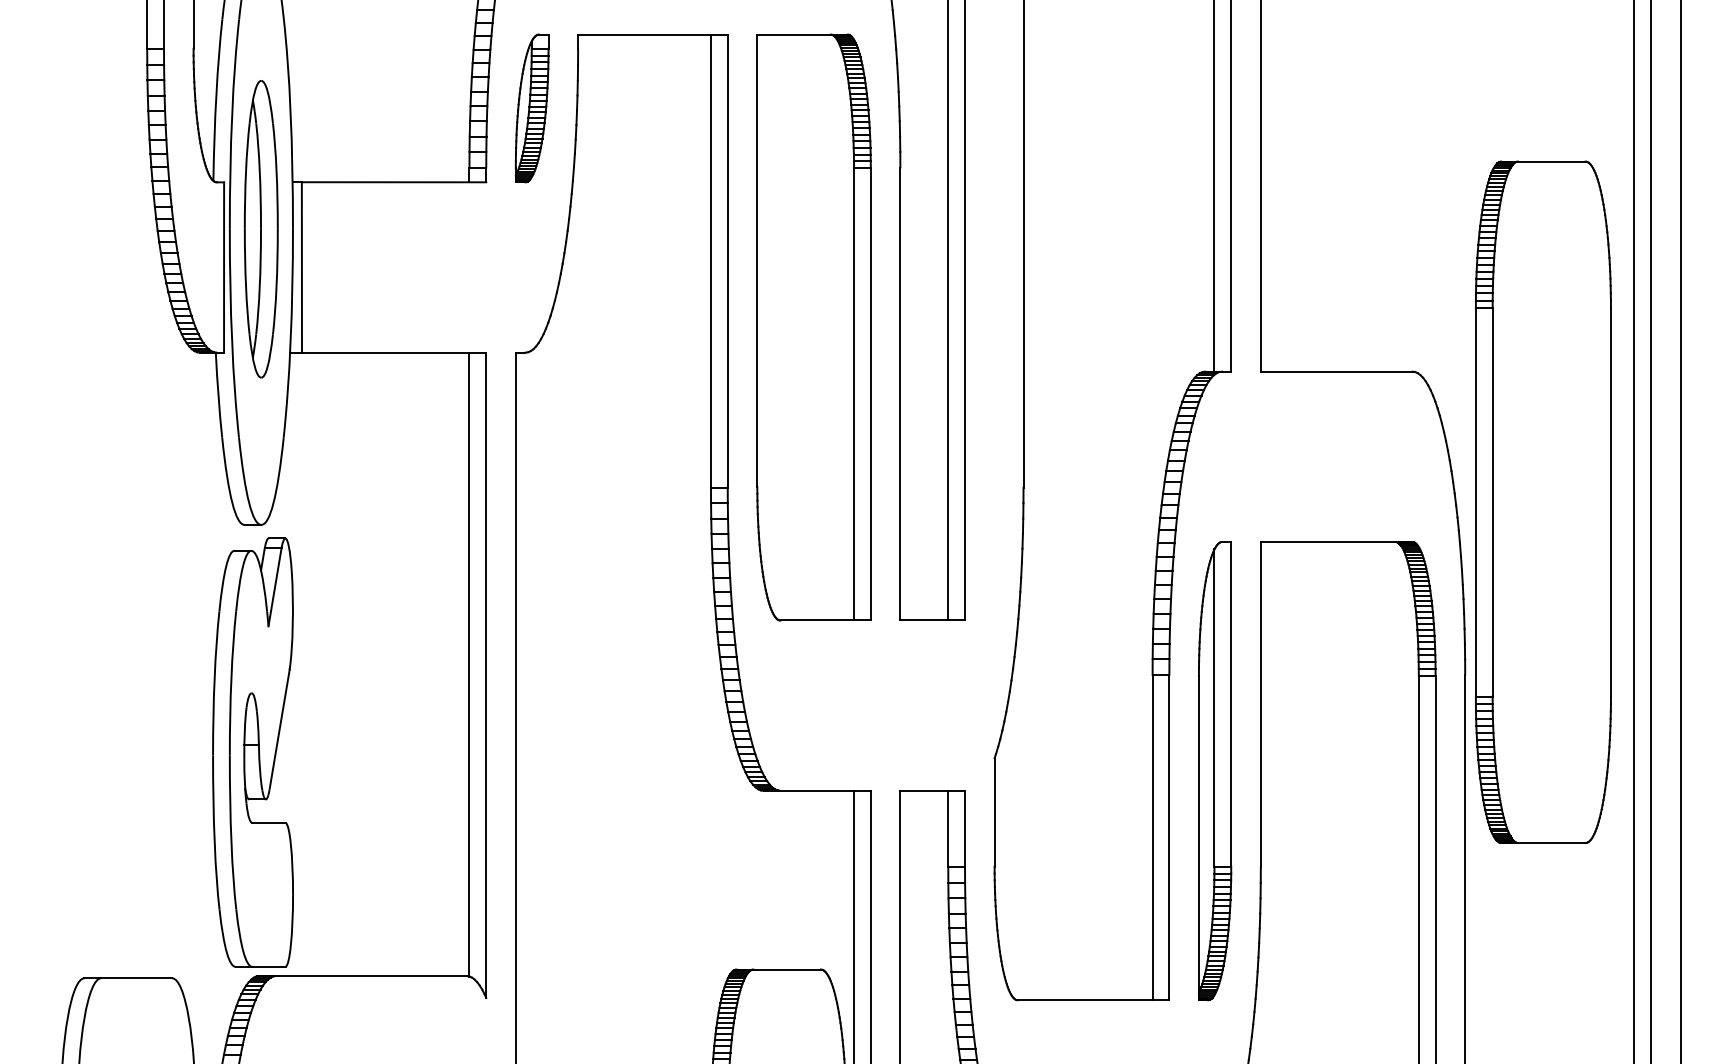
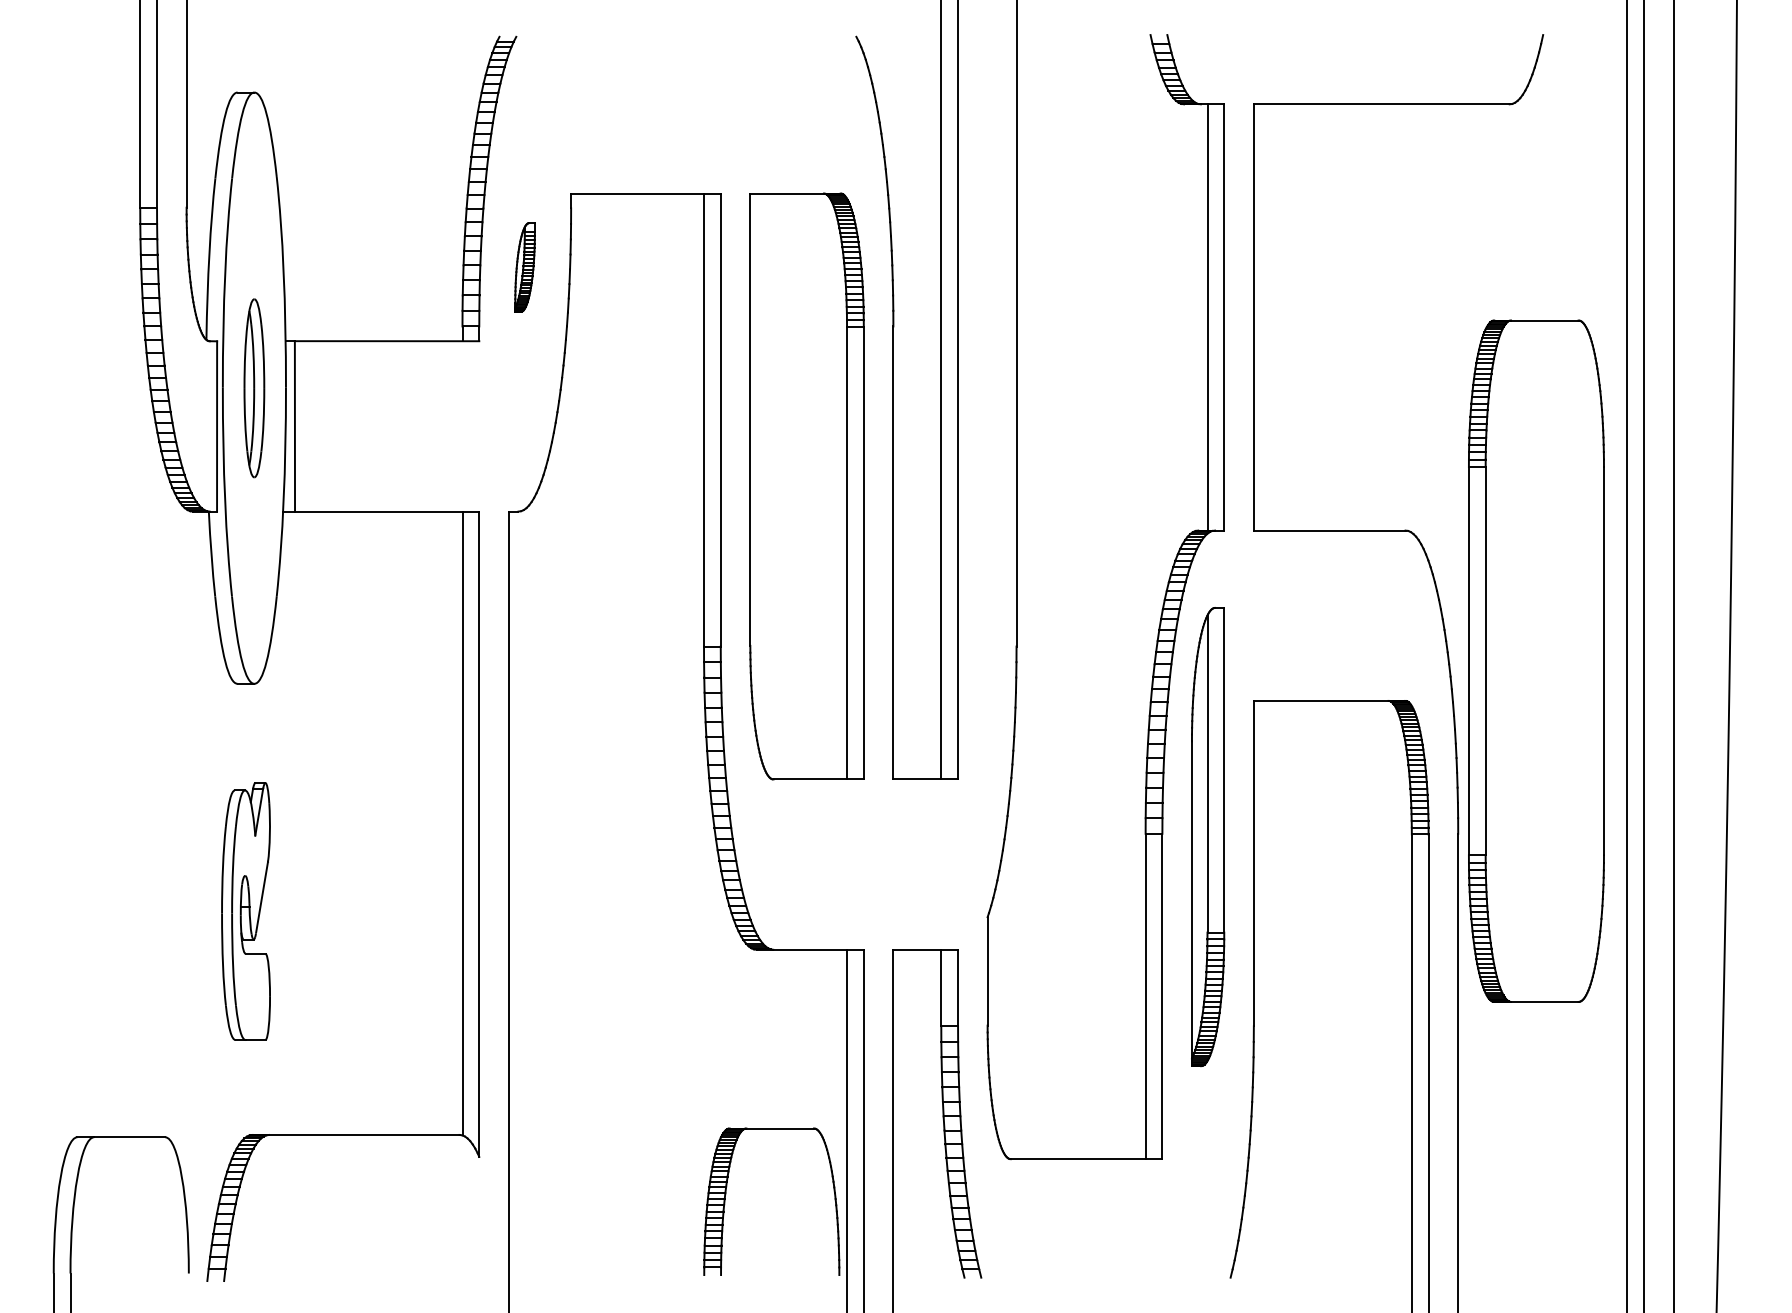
part: (531, 108) -> (524, 267), size x0.6
part: (261, 229) -> (254, 388), size x0.6
part: (252, 752) -> (245, 911), size x0.6
part: (1215, 771) -> (1208, 837), moved

